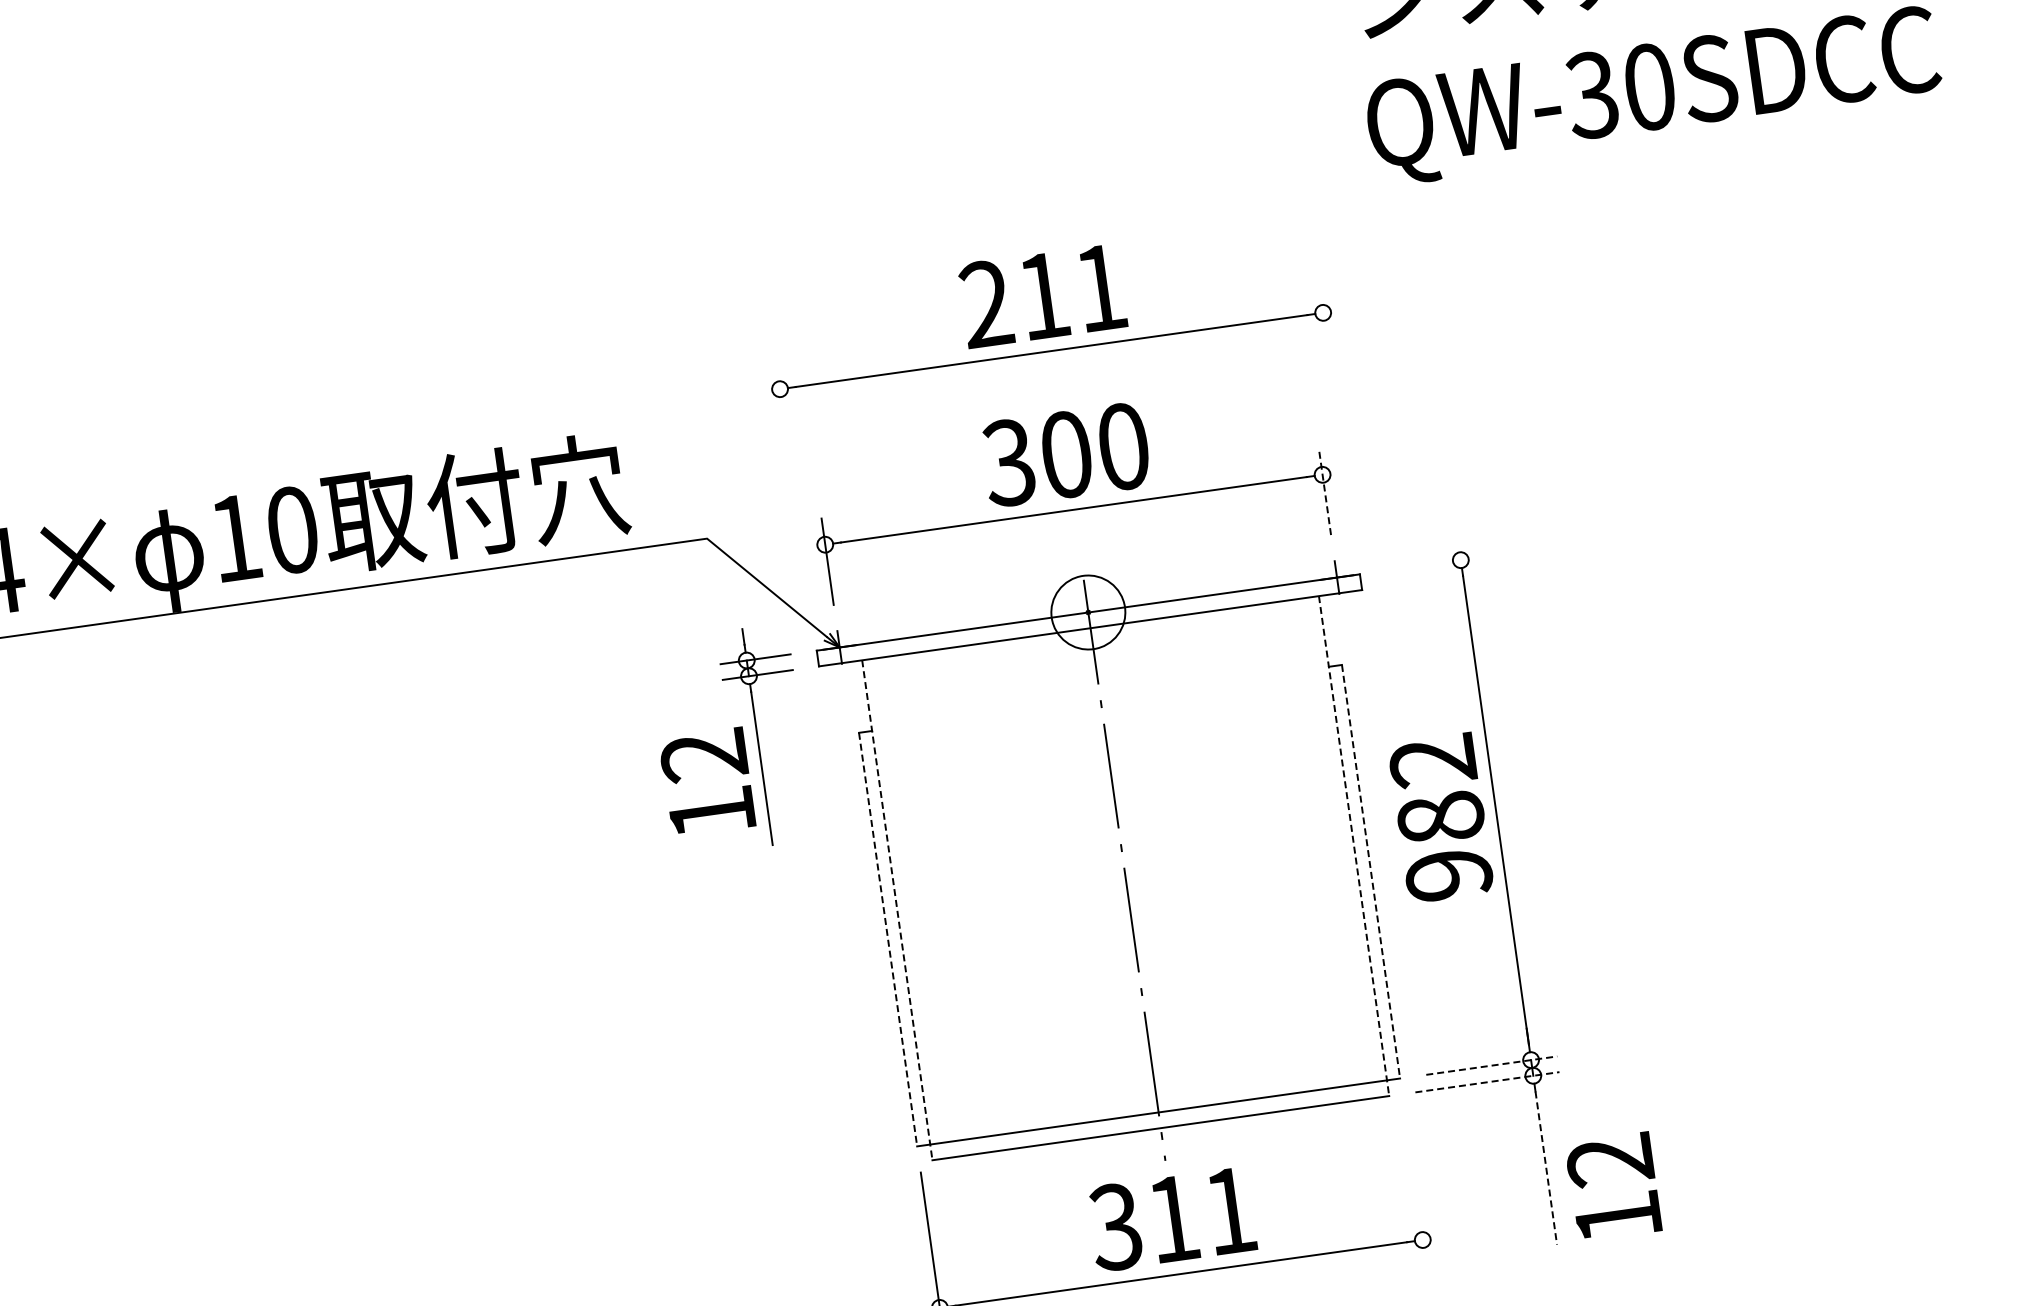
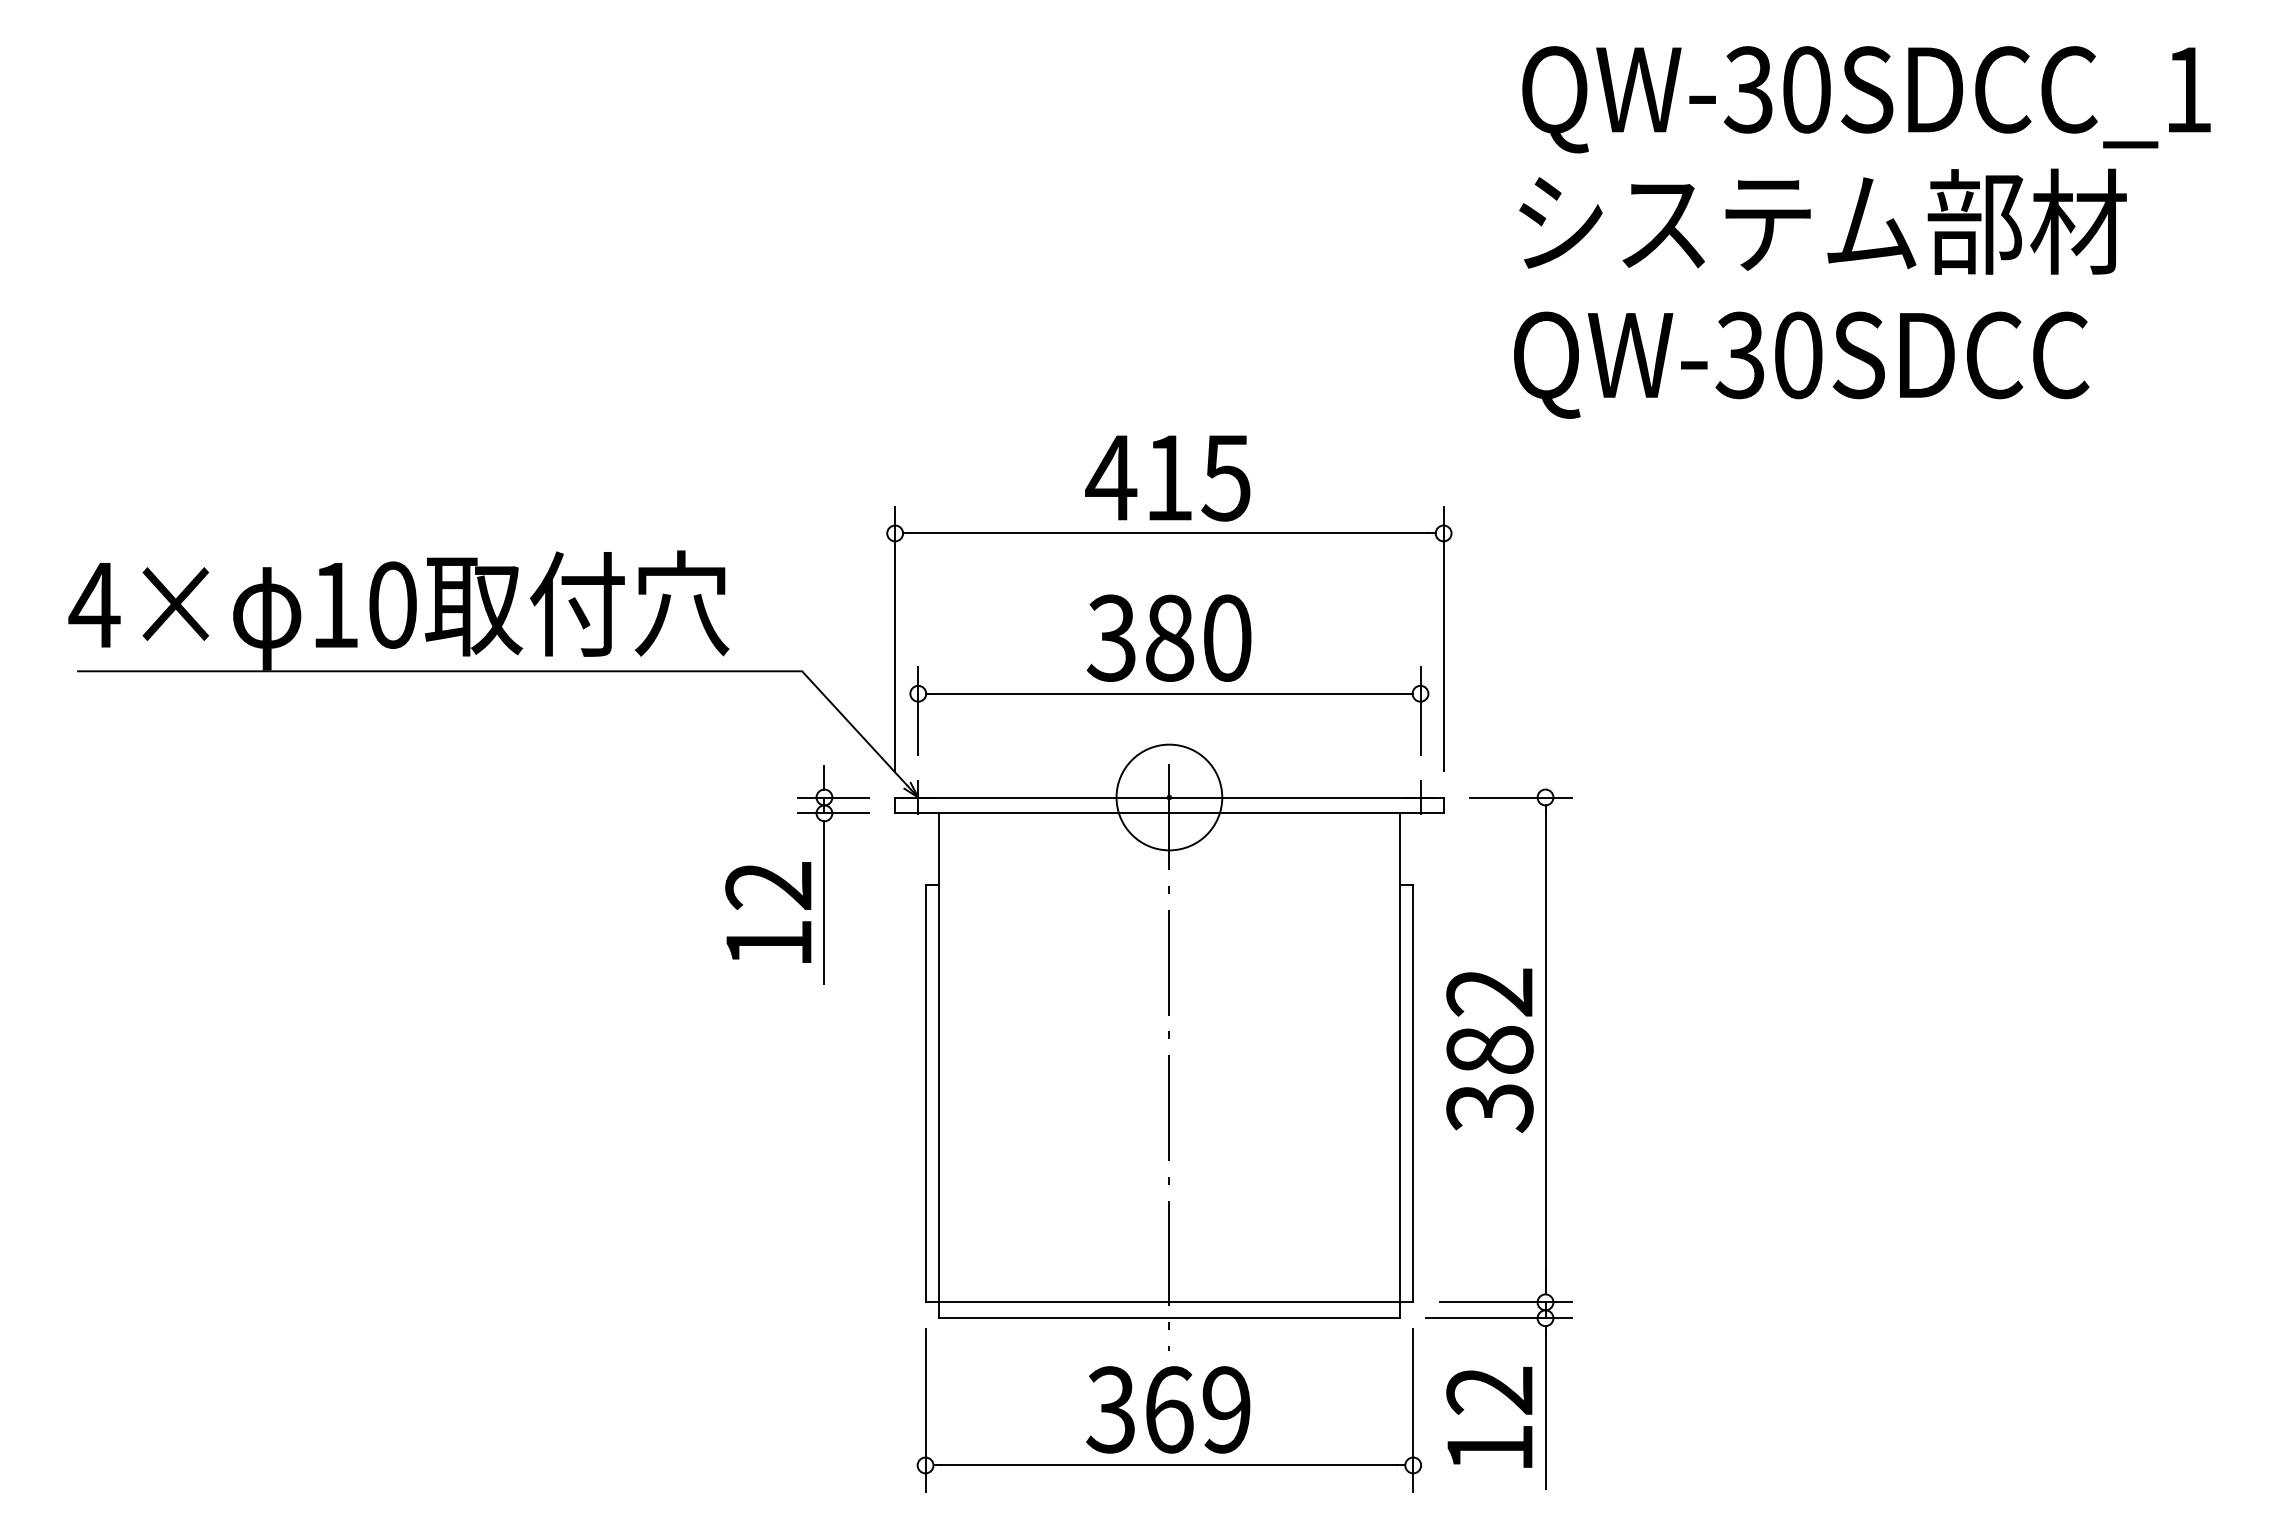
text: (1041, 295) -> (1167, 477), 211 -> 415
line: (1337, 417) -> (1443, 639), added
text: (1067, 453) -> (1170, 637), 300 -> 380
line: (1324, 491) -> (1420, 710), dashed -> solid
line: (795, 494) -> (895, 639), added
line: (1436, 563) -> (1520, 797), added
circle: (1088, 612) -> (1169, 797), size x1.43
line: (1354, 846) -> (1400, 1066), dashed -> solid
line: (1371, 871) -> (1413, 1093), dashed -> solid
text: (1448, 875) -> (1489, 1108), 982 -> 382
line: (897, 911) -> (938, 1066), dashed -> solid
line: (888, 939) -> (925, 1093), dashed -> solid
line: (1492, 1065) -> (1506, 1302), dashed -> solid
line: (1487, 1082) -> (1499, 1318), dashed -> solid
line: (1546, 1168) -> (1545, 1411), dashed -> solid
line: (1415, 1184) -> (1413, 1409), added
text: (1613, 1187) -> (1489, 1417), moved
text: (1202, 1214) -> (1198, 1409), 311 -> 369

